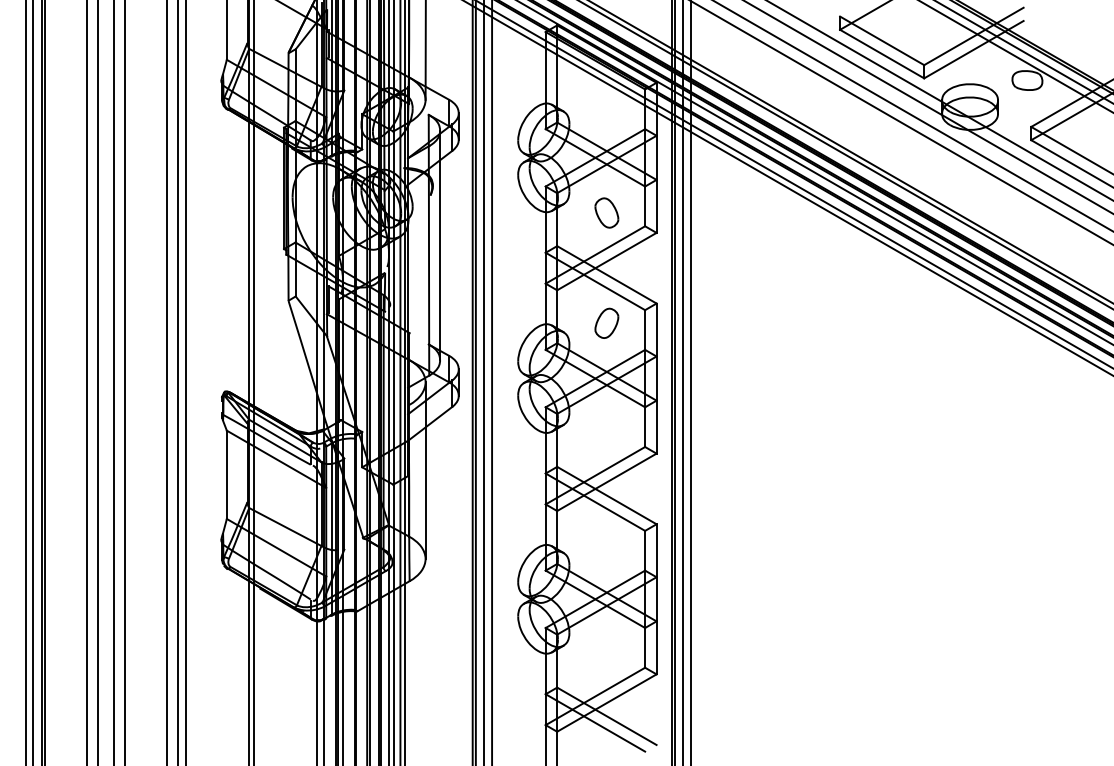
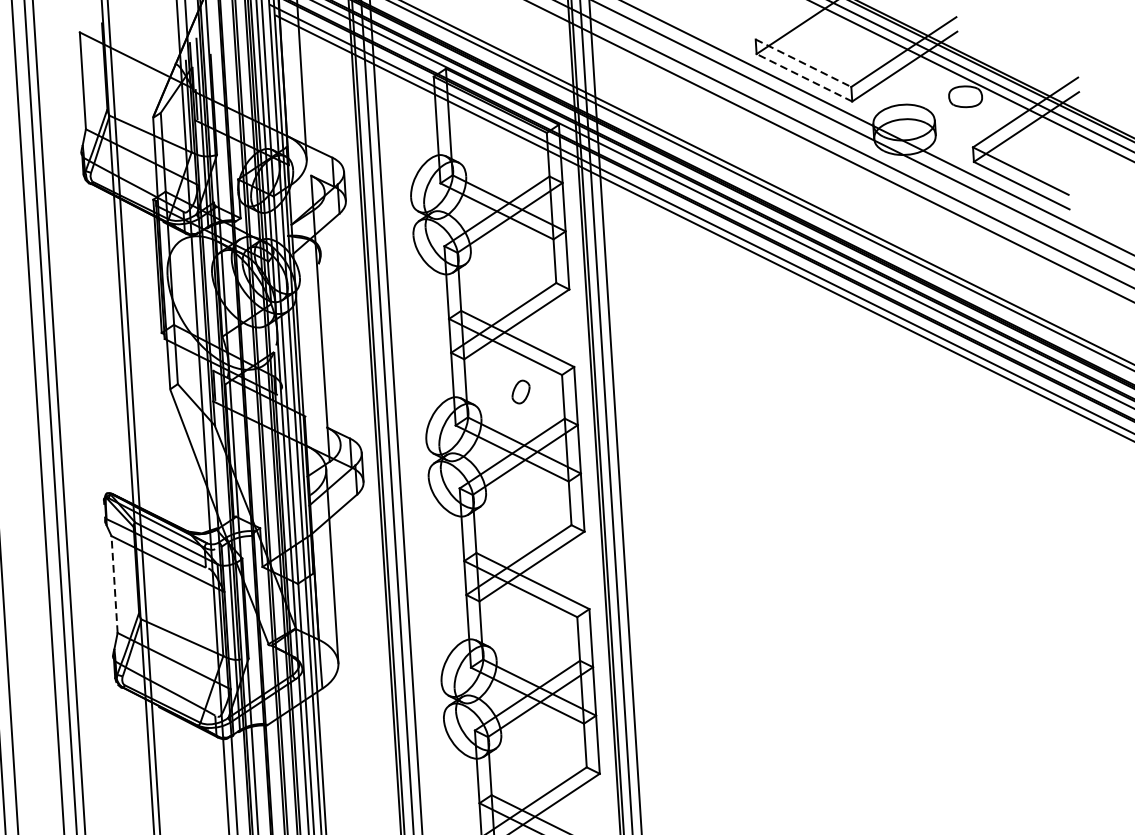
line: (882, 40) -> (803, 62), solid -> dashed
line: (882, 54) -> (804, 78), solid -> dashed
part: (606, 212) -> (512, 270), removed
line: (440, 245) -> (333, 318), removed
part: (606, 322) -> (520, 391), size x0.7
line: (226, 474) -> (114, 584), solid -> dashed

